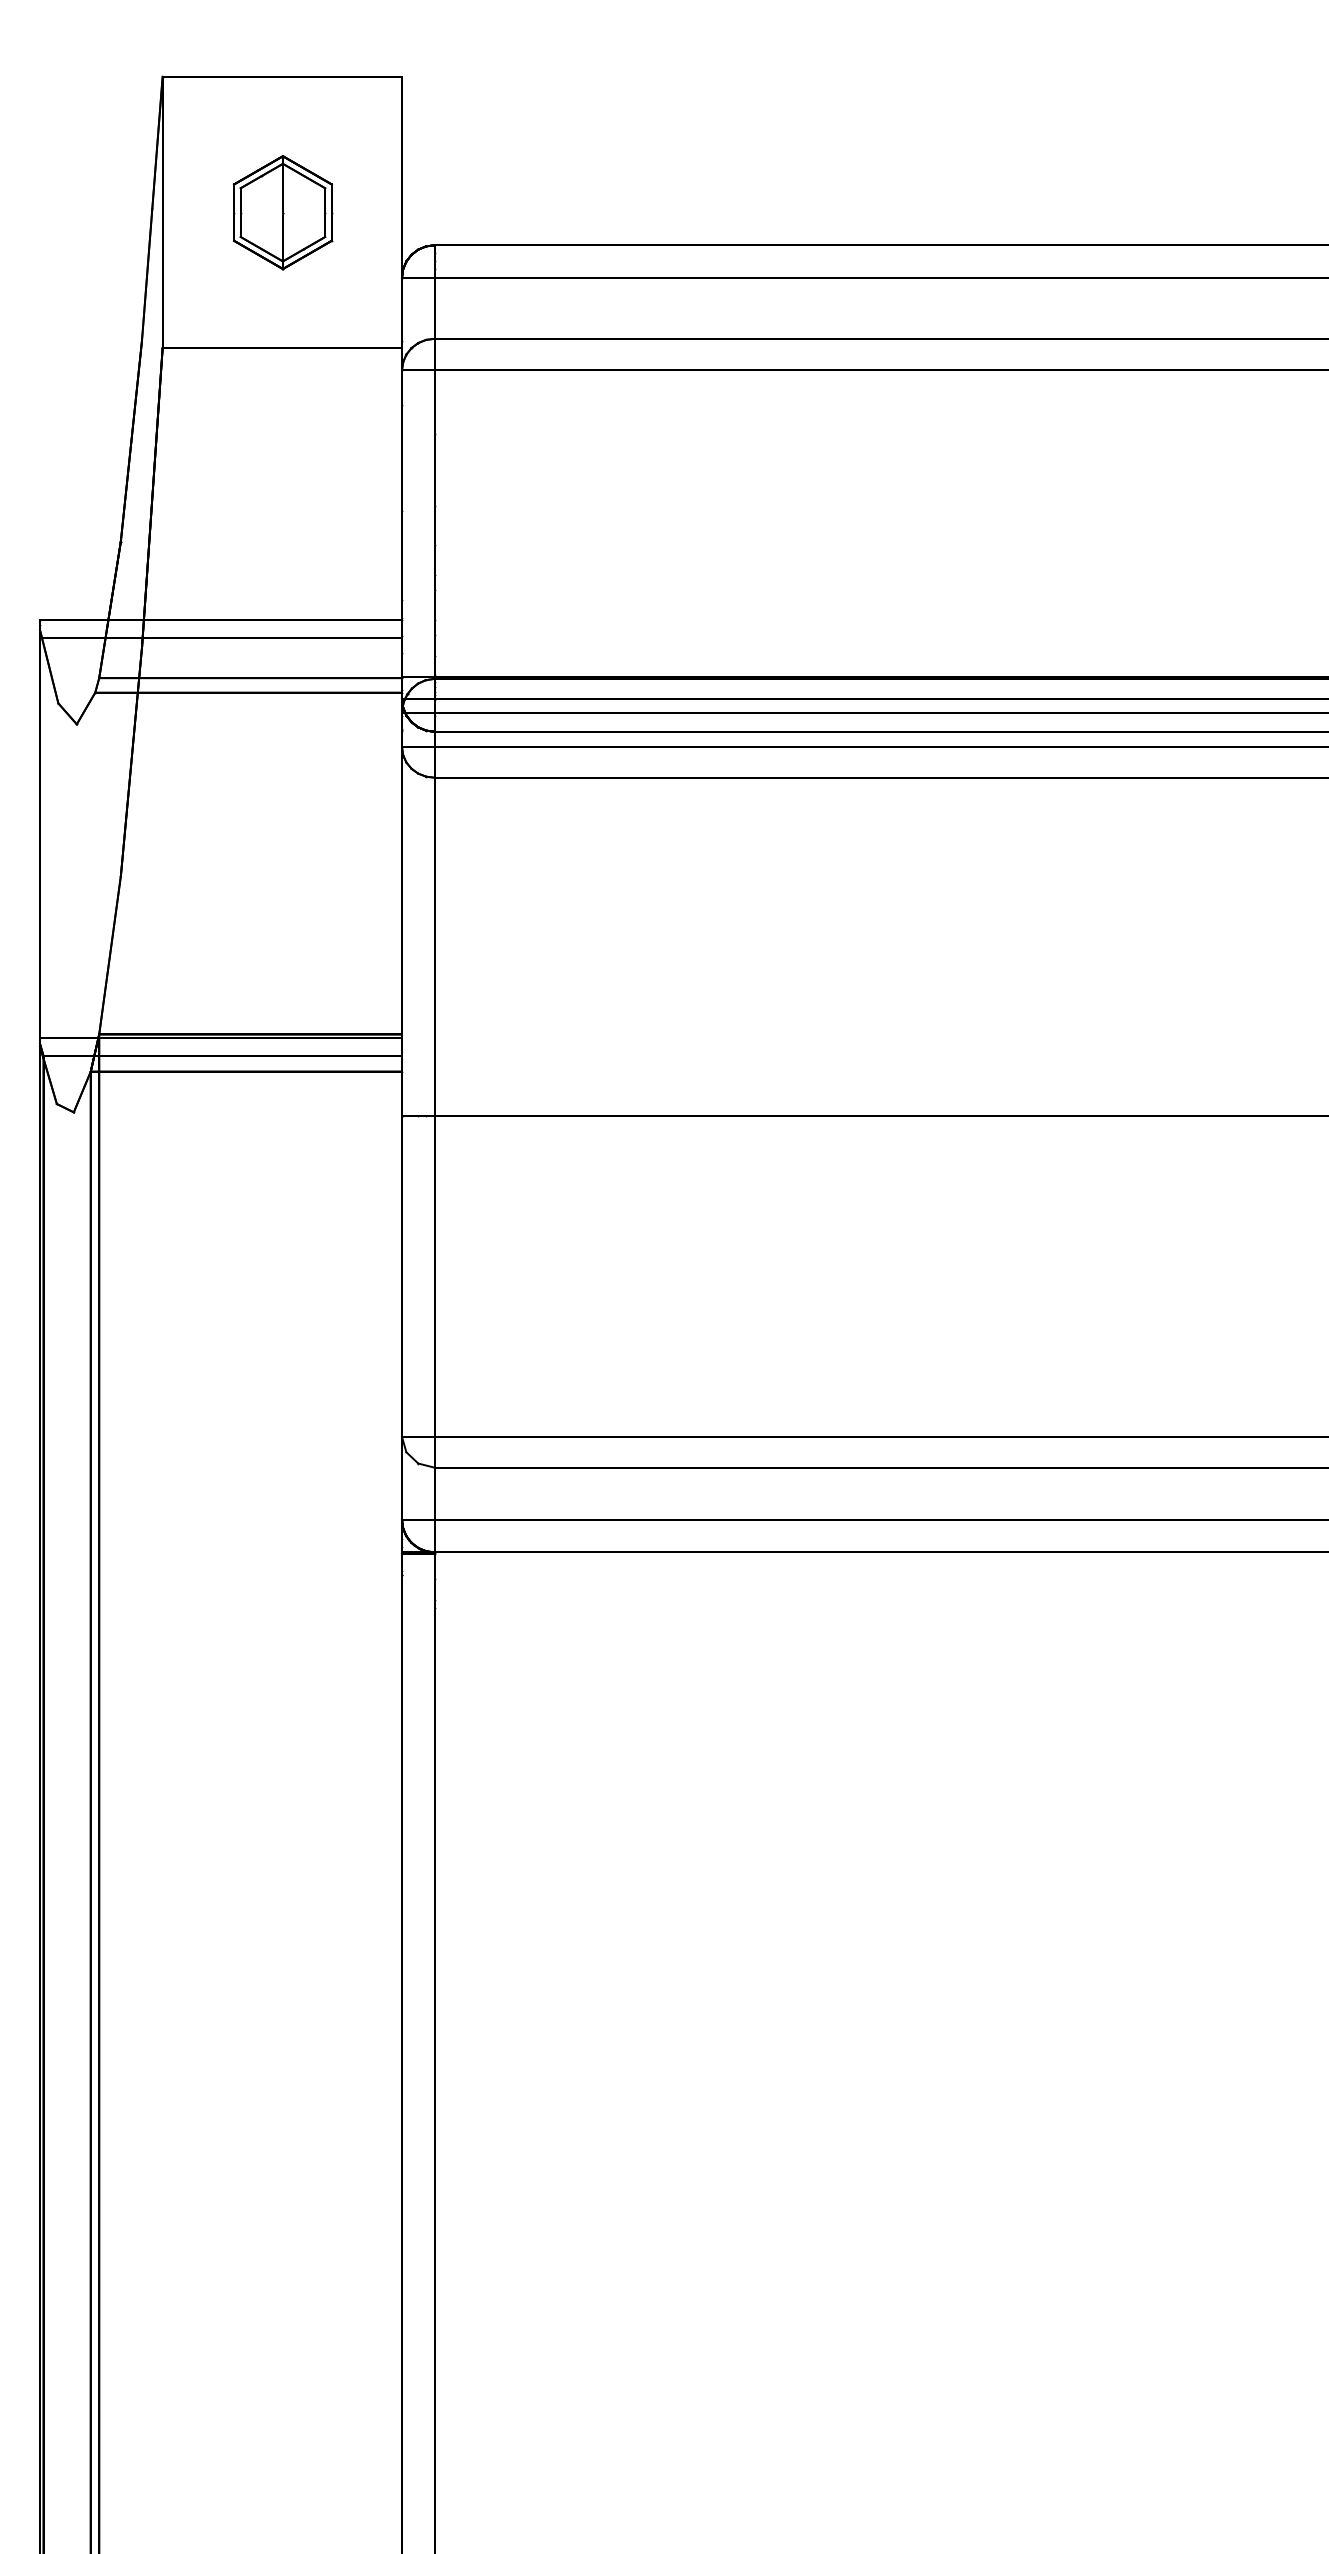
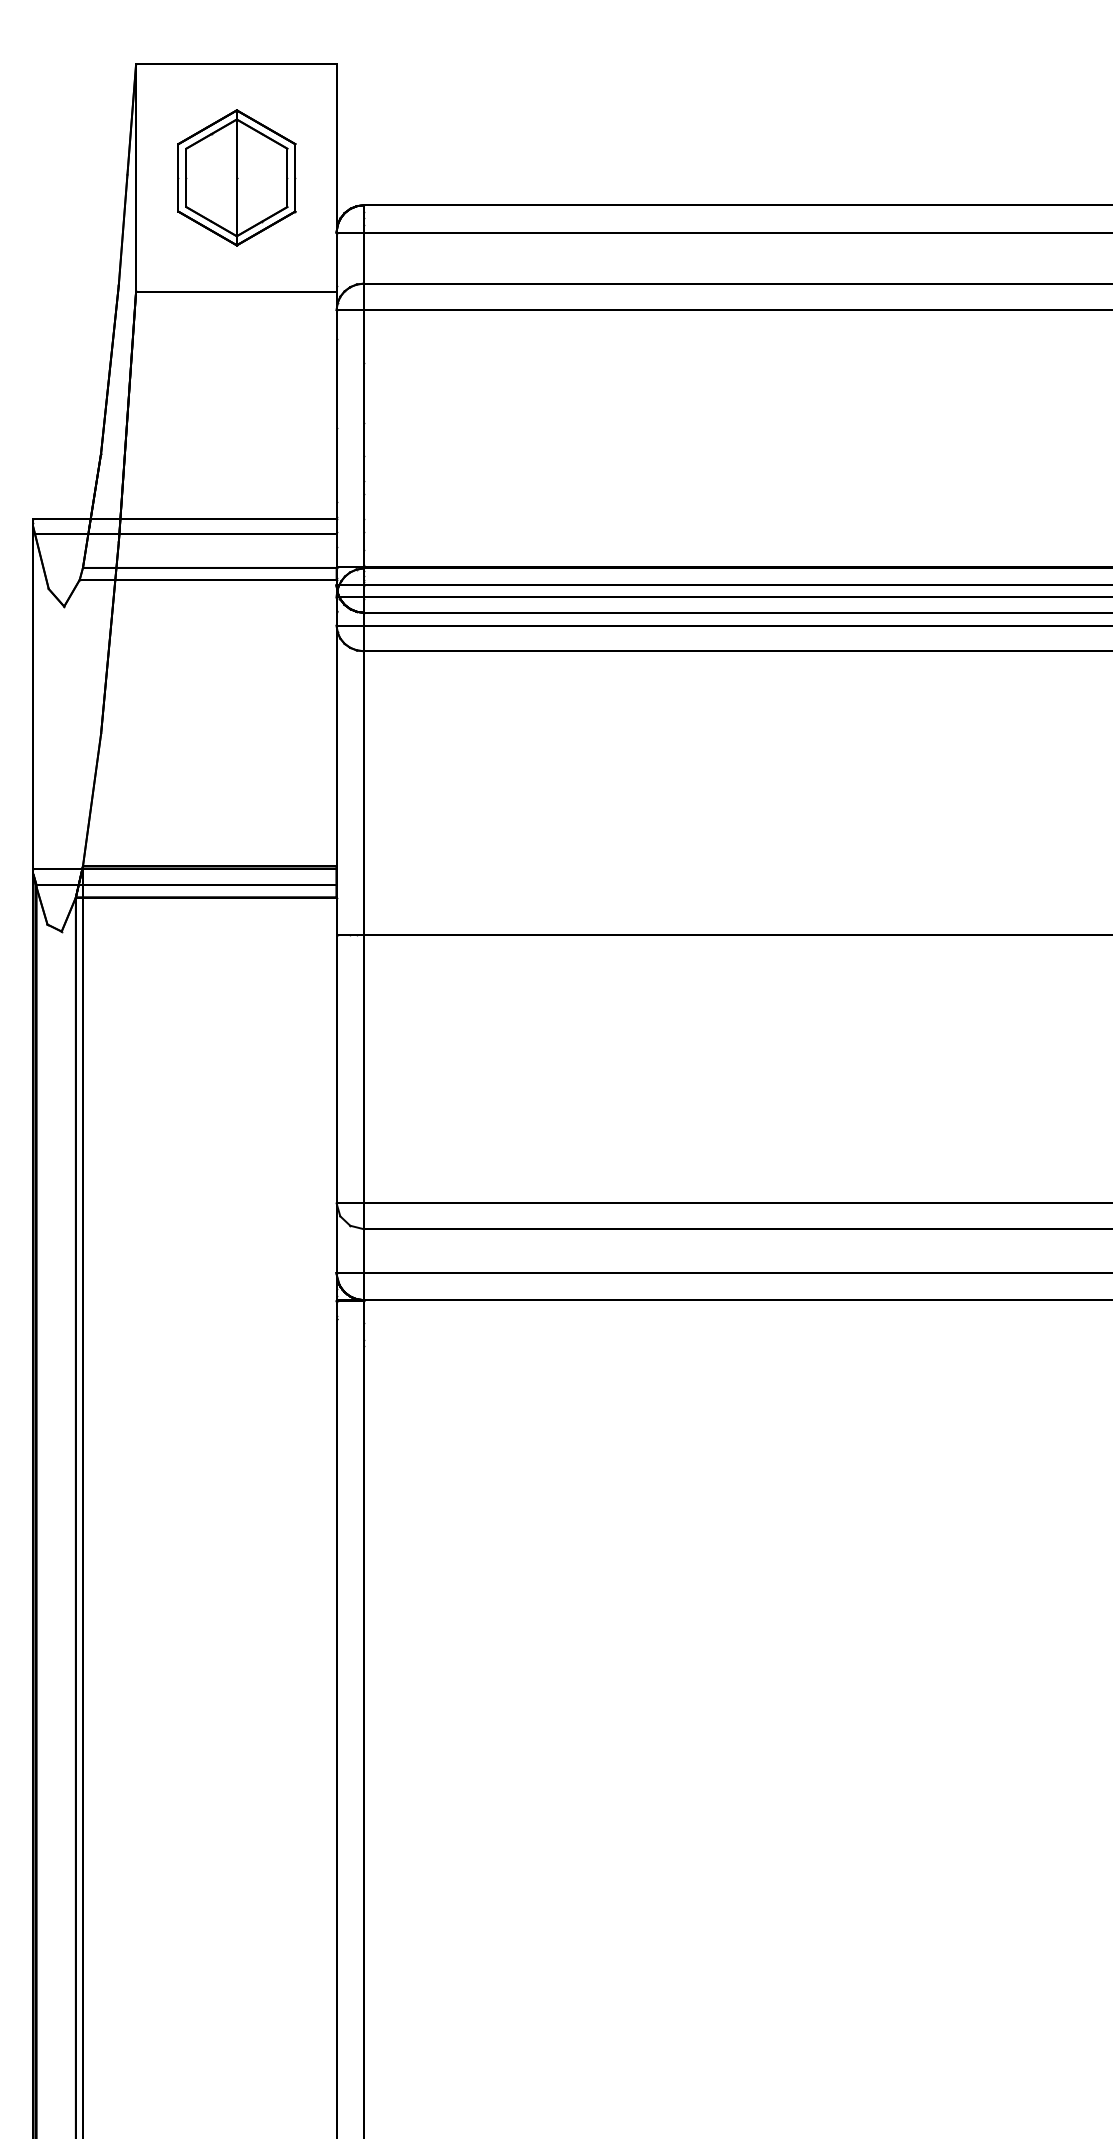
part: (282, 212) -> (236, 177), size x1.43

